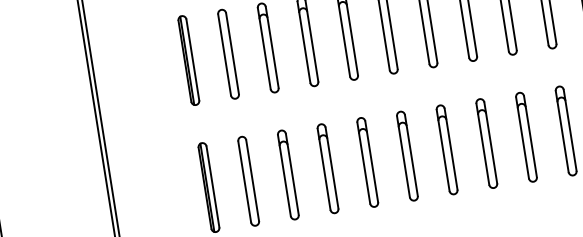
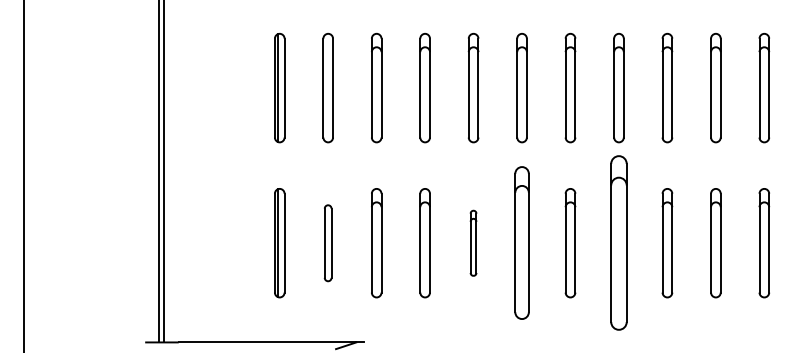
part: (486, 143) -> (618, 243), size x1.6
part: (407, 156) -> (521, 243), size x1.4
part: (367, 162) -> (473, 243), size x0.6
part: (248, 181) -> (327, 243), size x0.7

